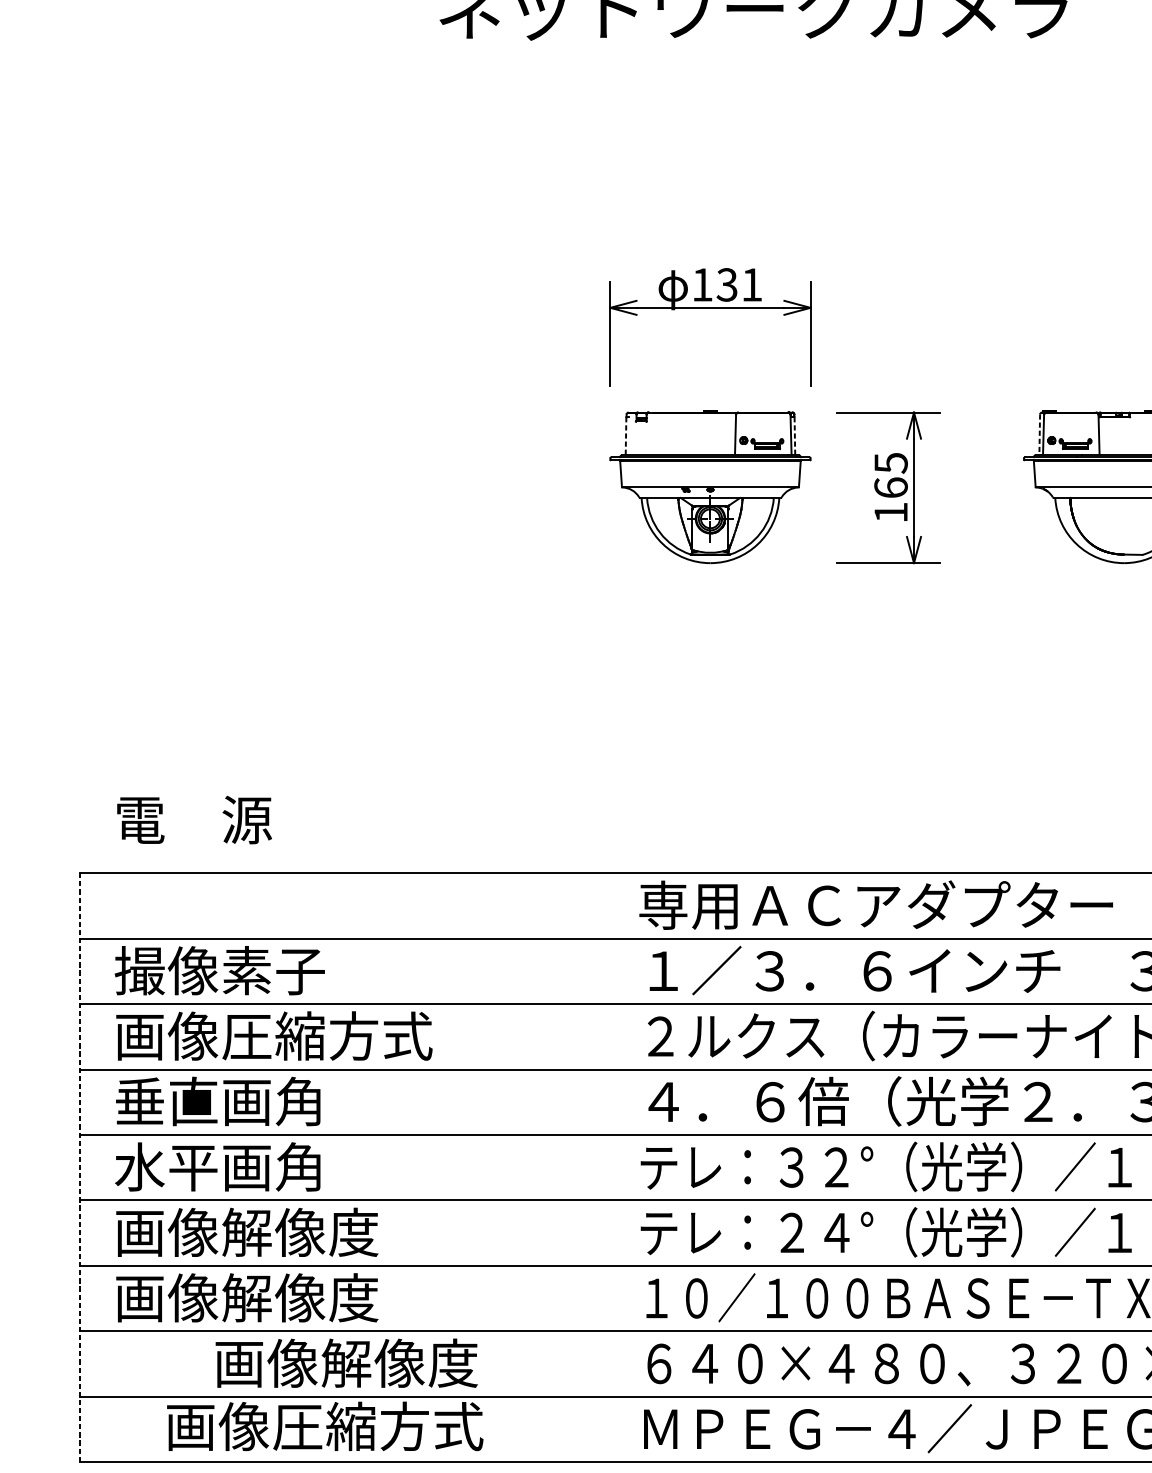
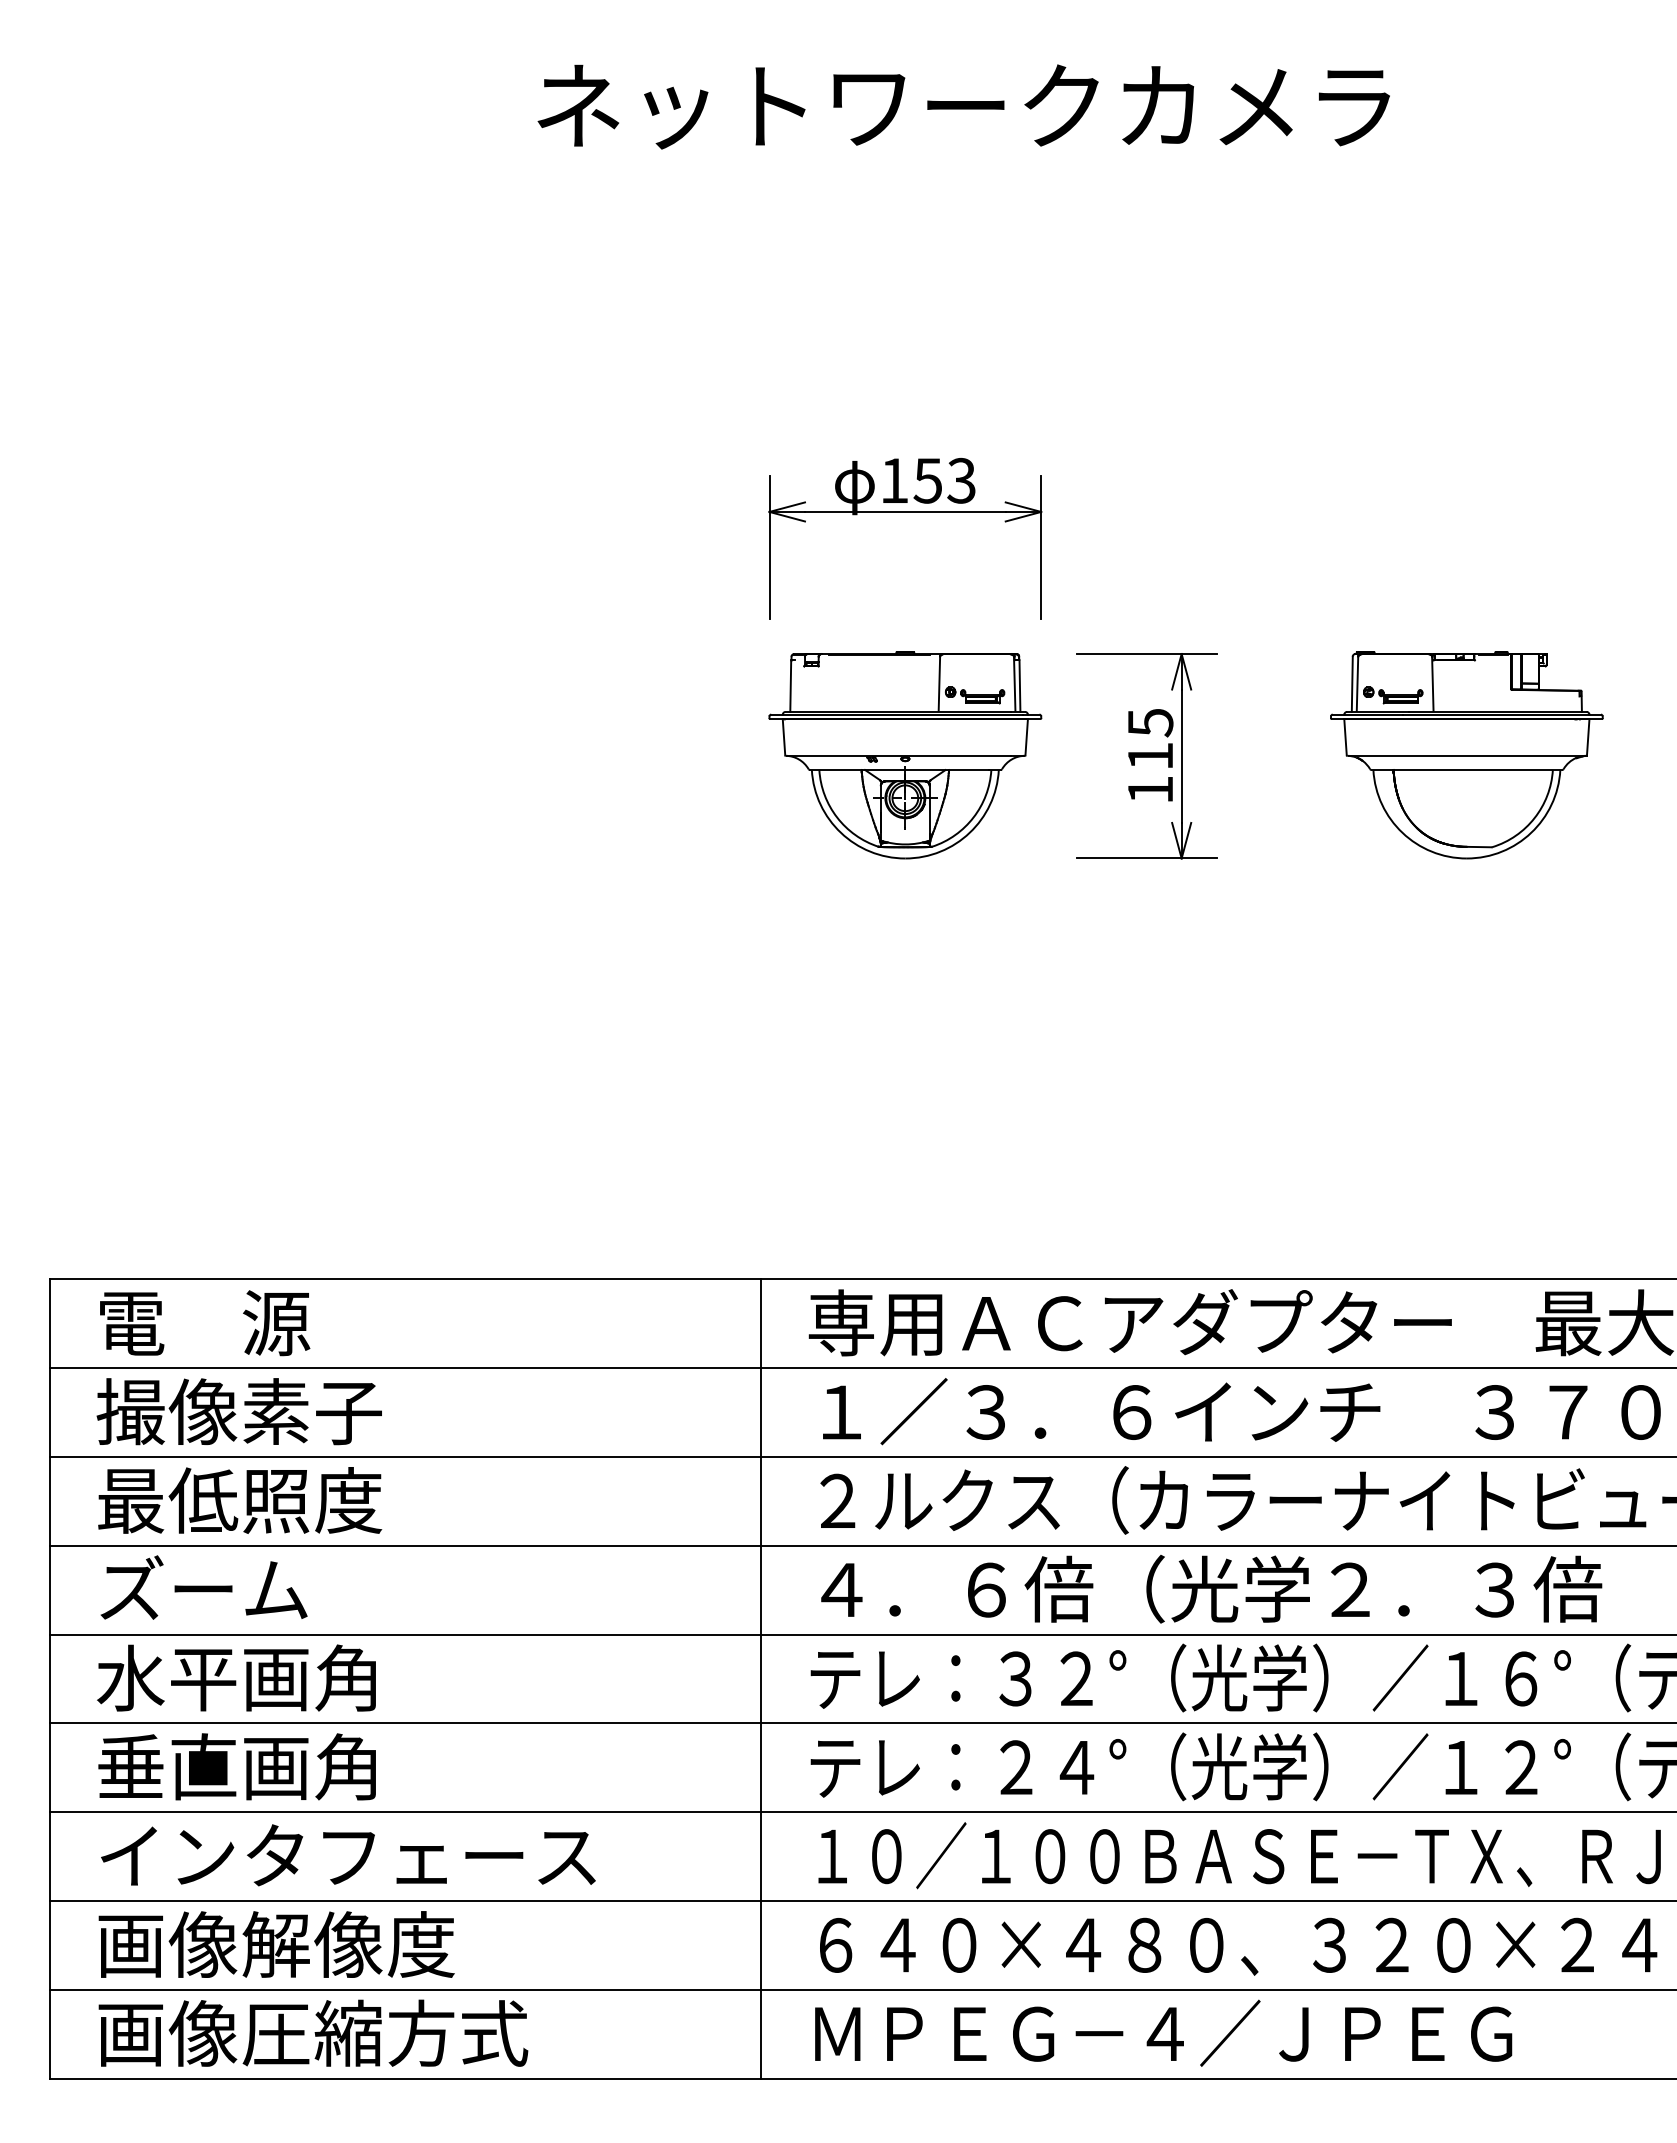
text: (739, 284) -> (944, 480), 131 -> 153
line: (1039, 434) -> (1352, 684), dashed -> solid
line: (625, 436) -> (790, 686), dashed -> solid
line: (794, 436) -> (1019, 686), dashed -> solid
text: (891, 487) -> (1150, 755), 165 -> 115
text: (194, 820) -> (205, 1323), moved
text: (274, 1035) -> (313, 1499), 画像圧縮方式 -> 最低照度
text: (217, 1100) -> (236, 1588), 垂直画角 -> ズーム
line: (80, 1167) -> (50, 1679), dashed -> solid
line: (603, 1167) -> (760, 1678), added
text: (247, 1232) -> (276, 1766), 画像解像度 -> 垂直画角
text: (298, 1297) -> (346, 1855), 画像解像度 -> インタフェース
text: (346, 1363) -> (276, 1944), moved
text: (325, 1425) -> (313, 2032), moved

